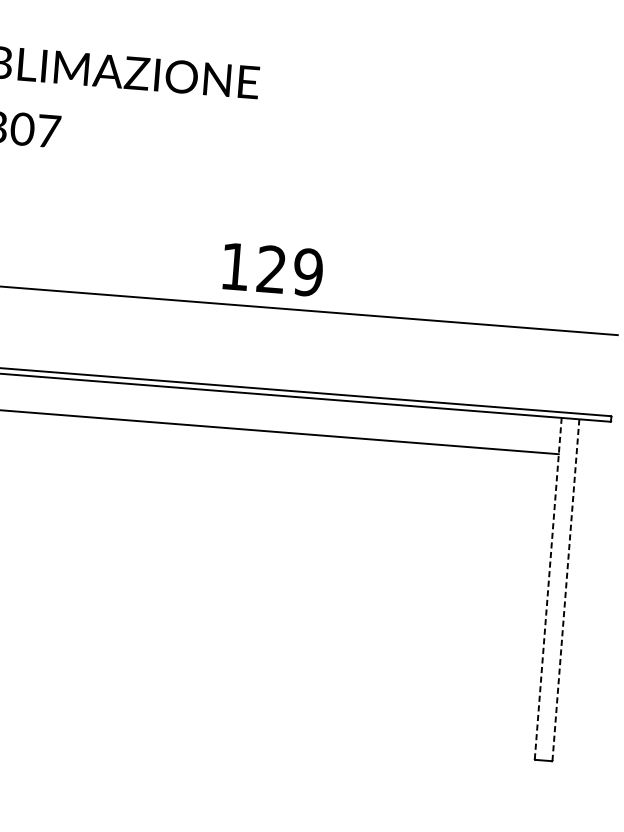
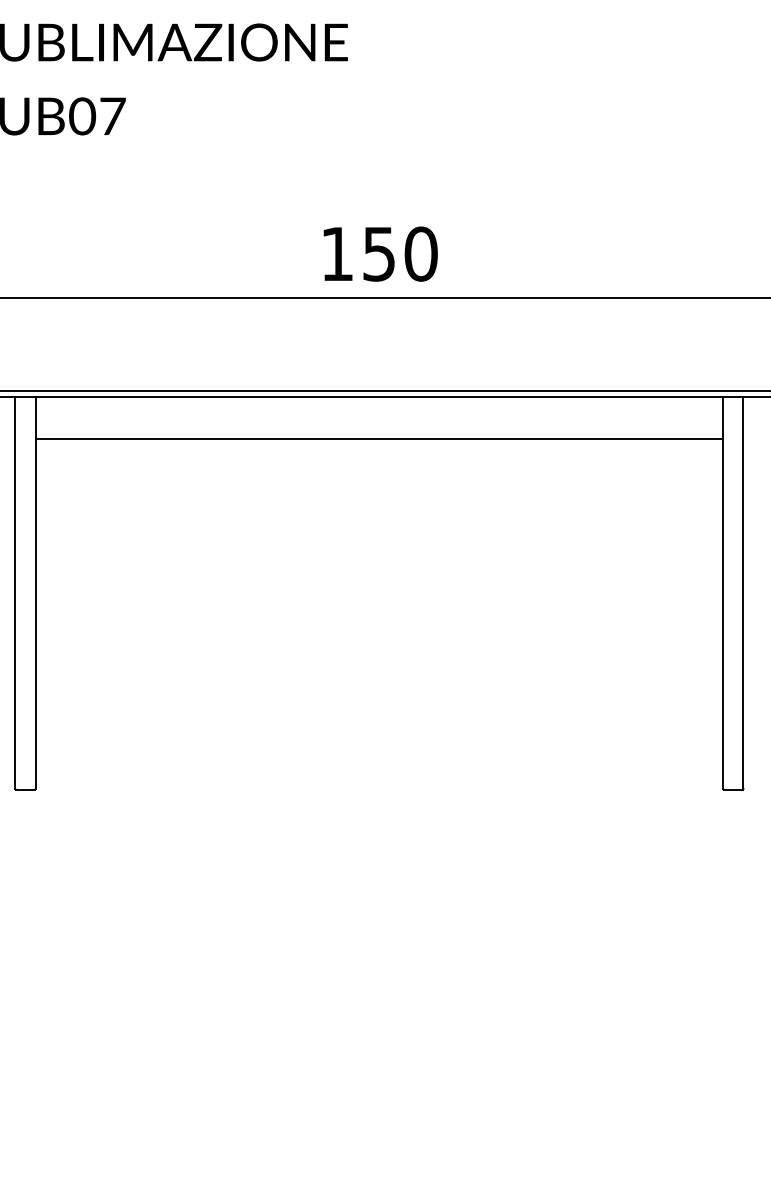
text: (290, 270) -> (400, 253), 129 -> 150
line: (548, 588) -> (723, 593), dashed -> solid
line: (565, 590) -> (743, 593), dashed -> solid

